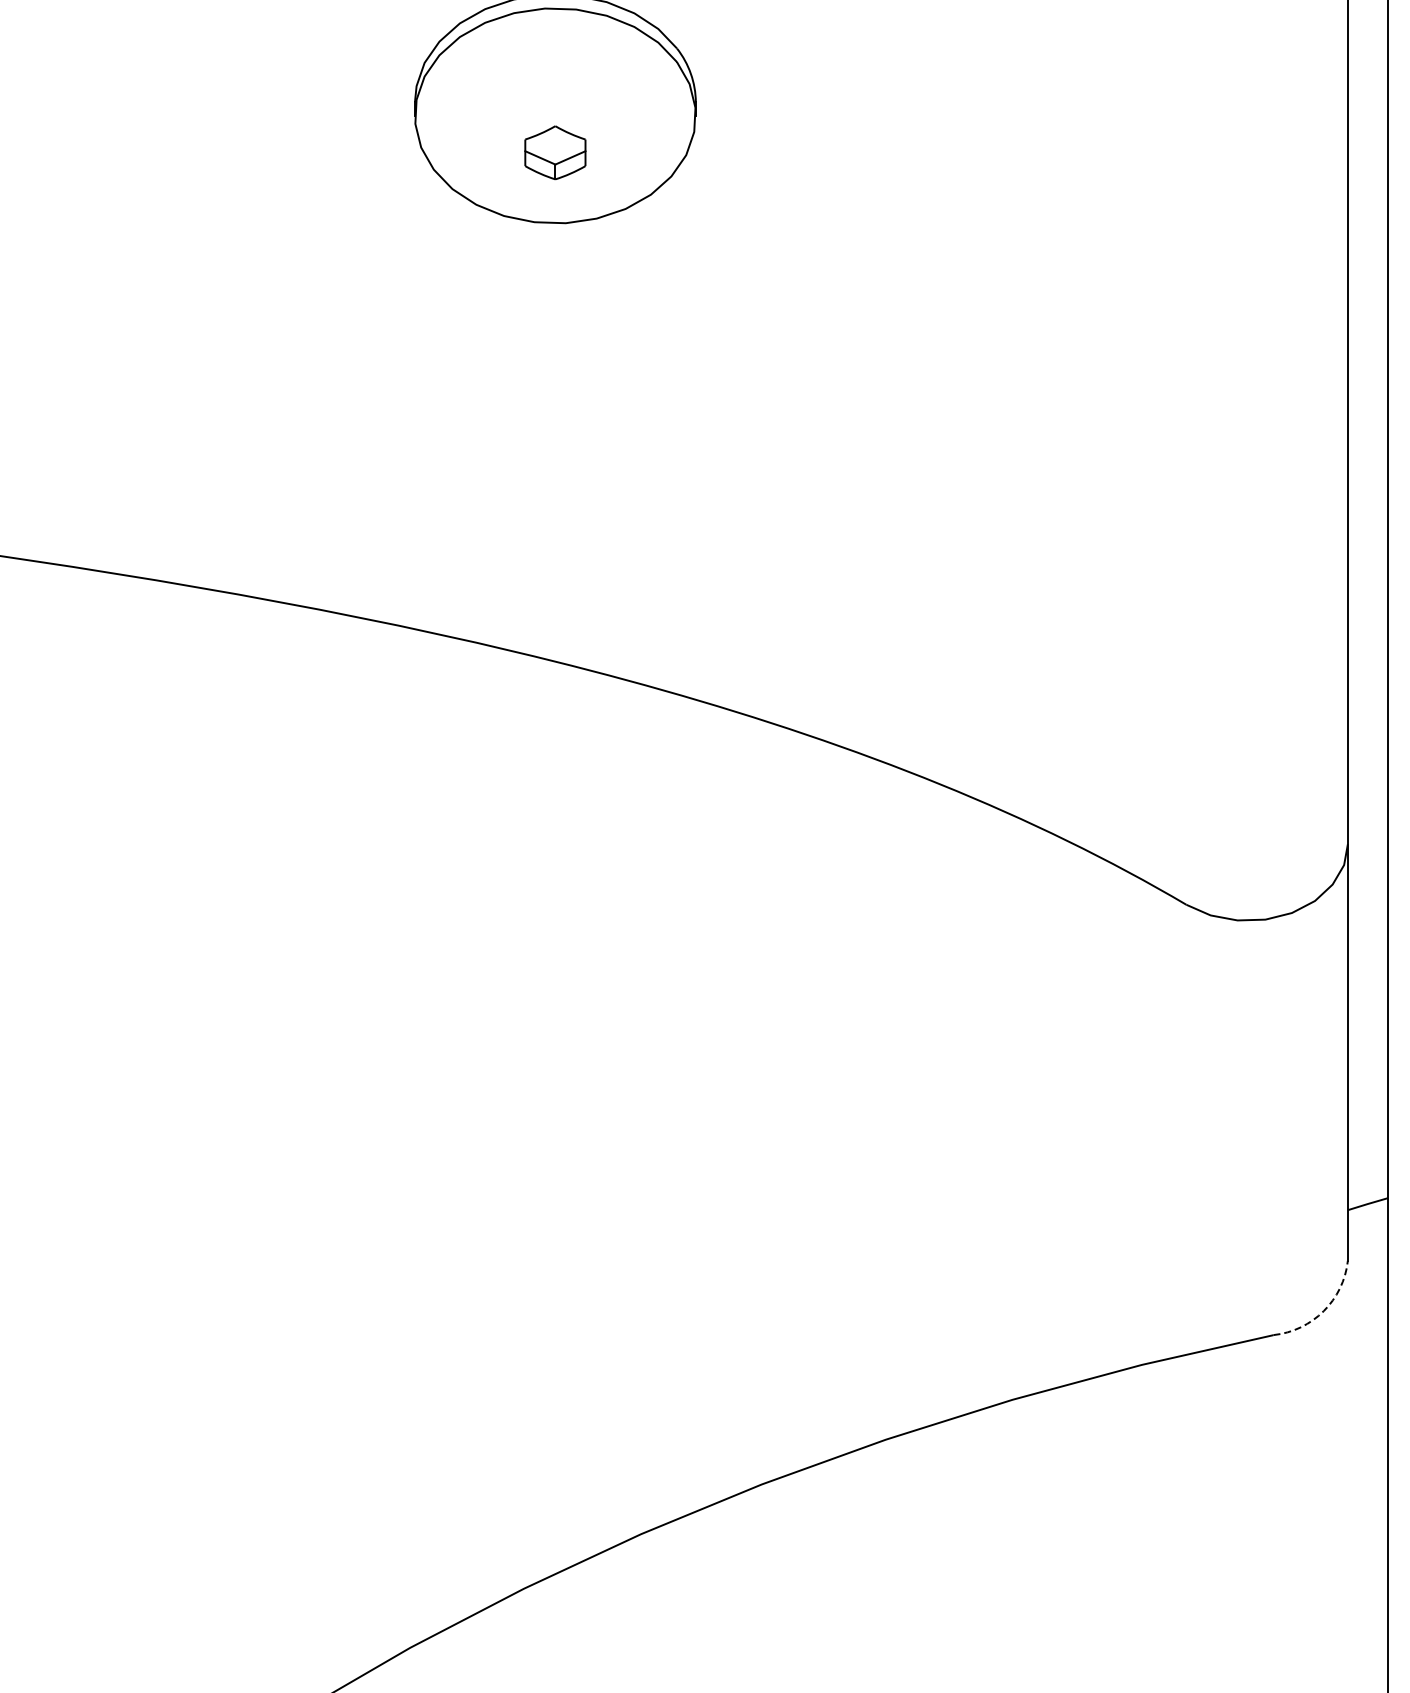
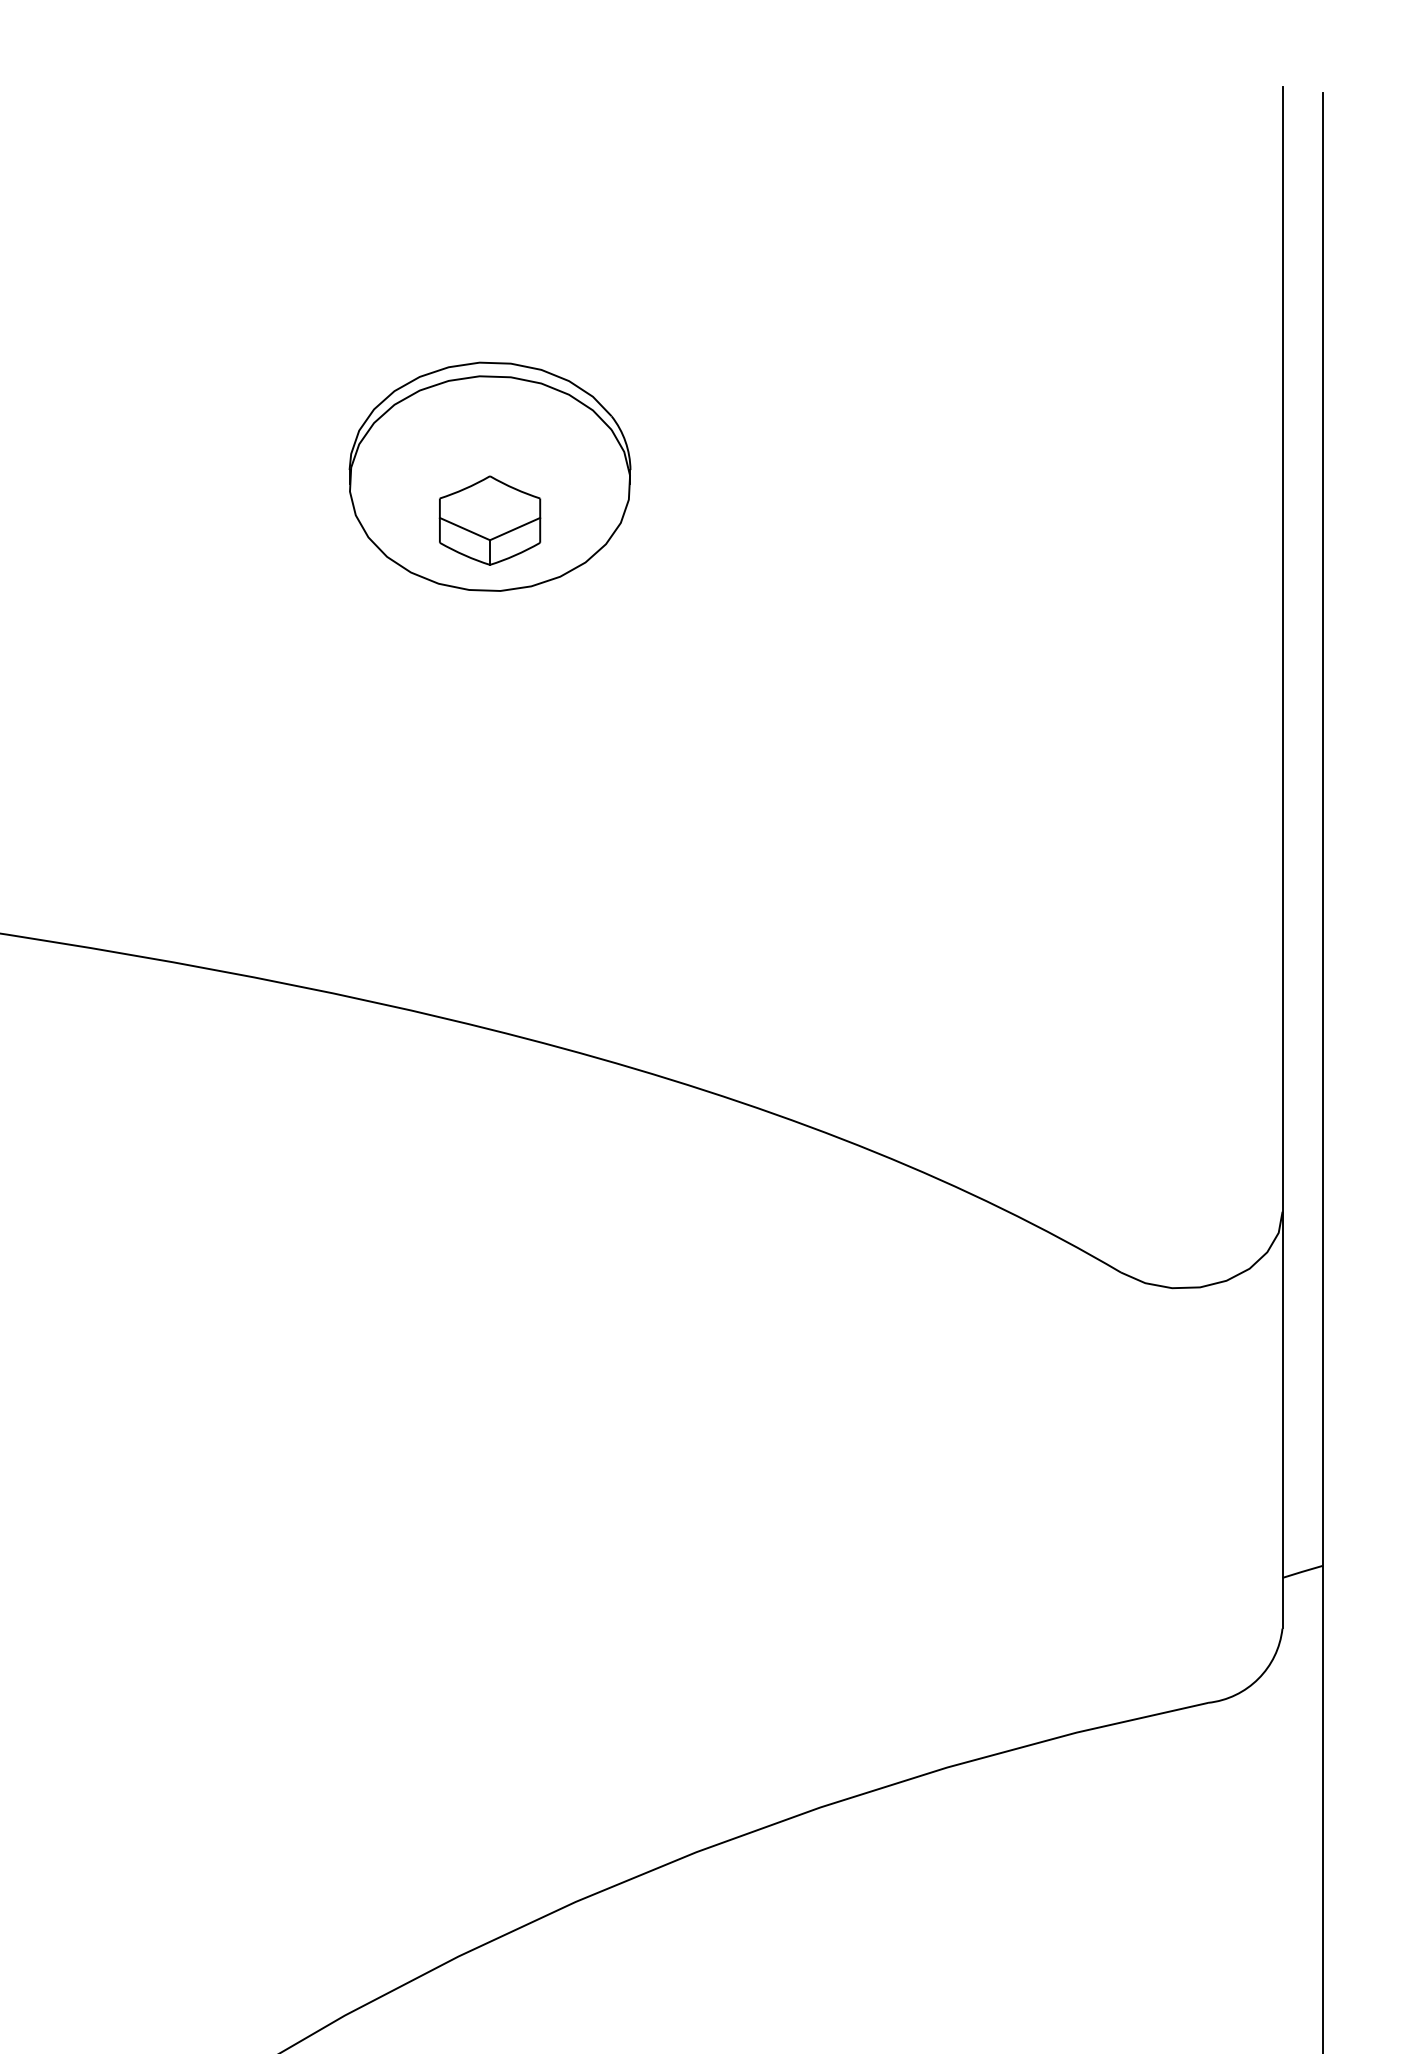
part: (554, 152) -> (489, 520), size x1.67
arc: (1323, 1310) -> (1258, 1678), dashed -> solid

